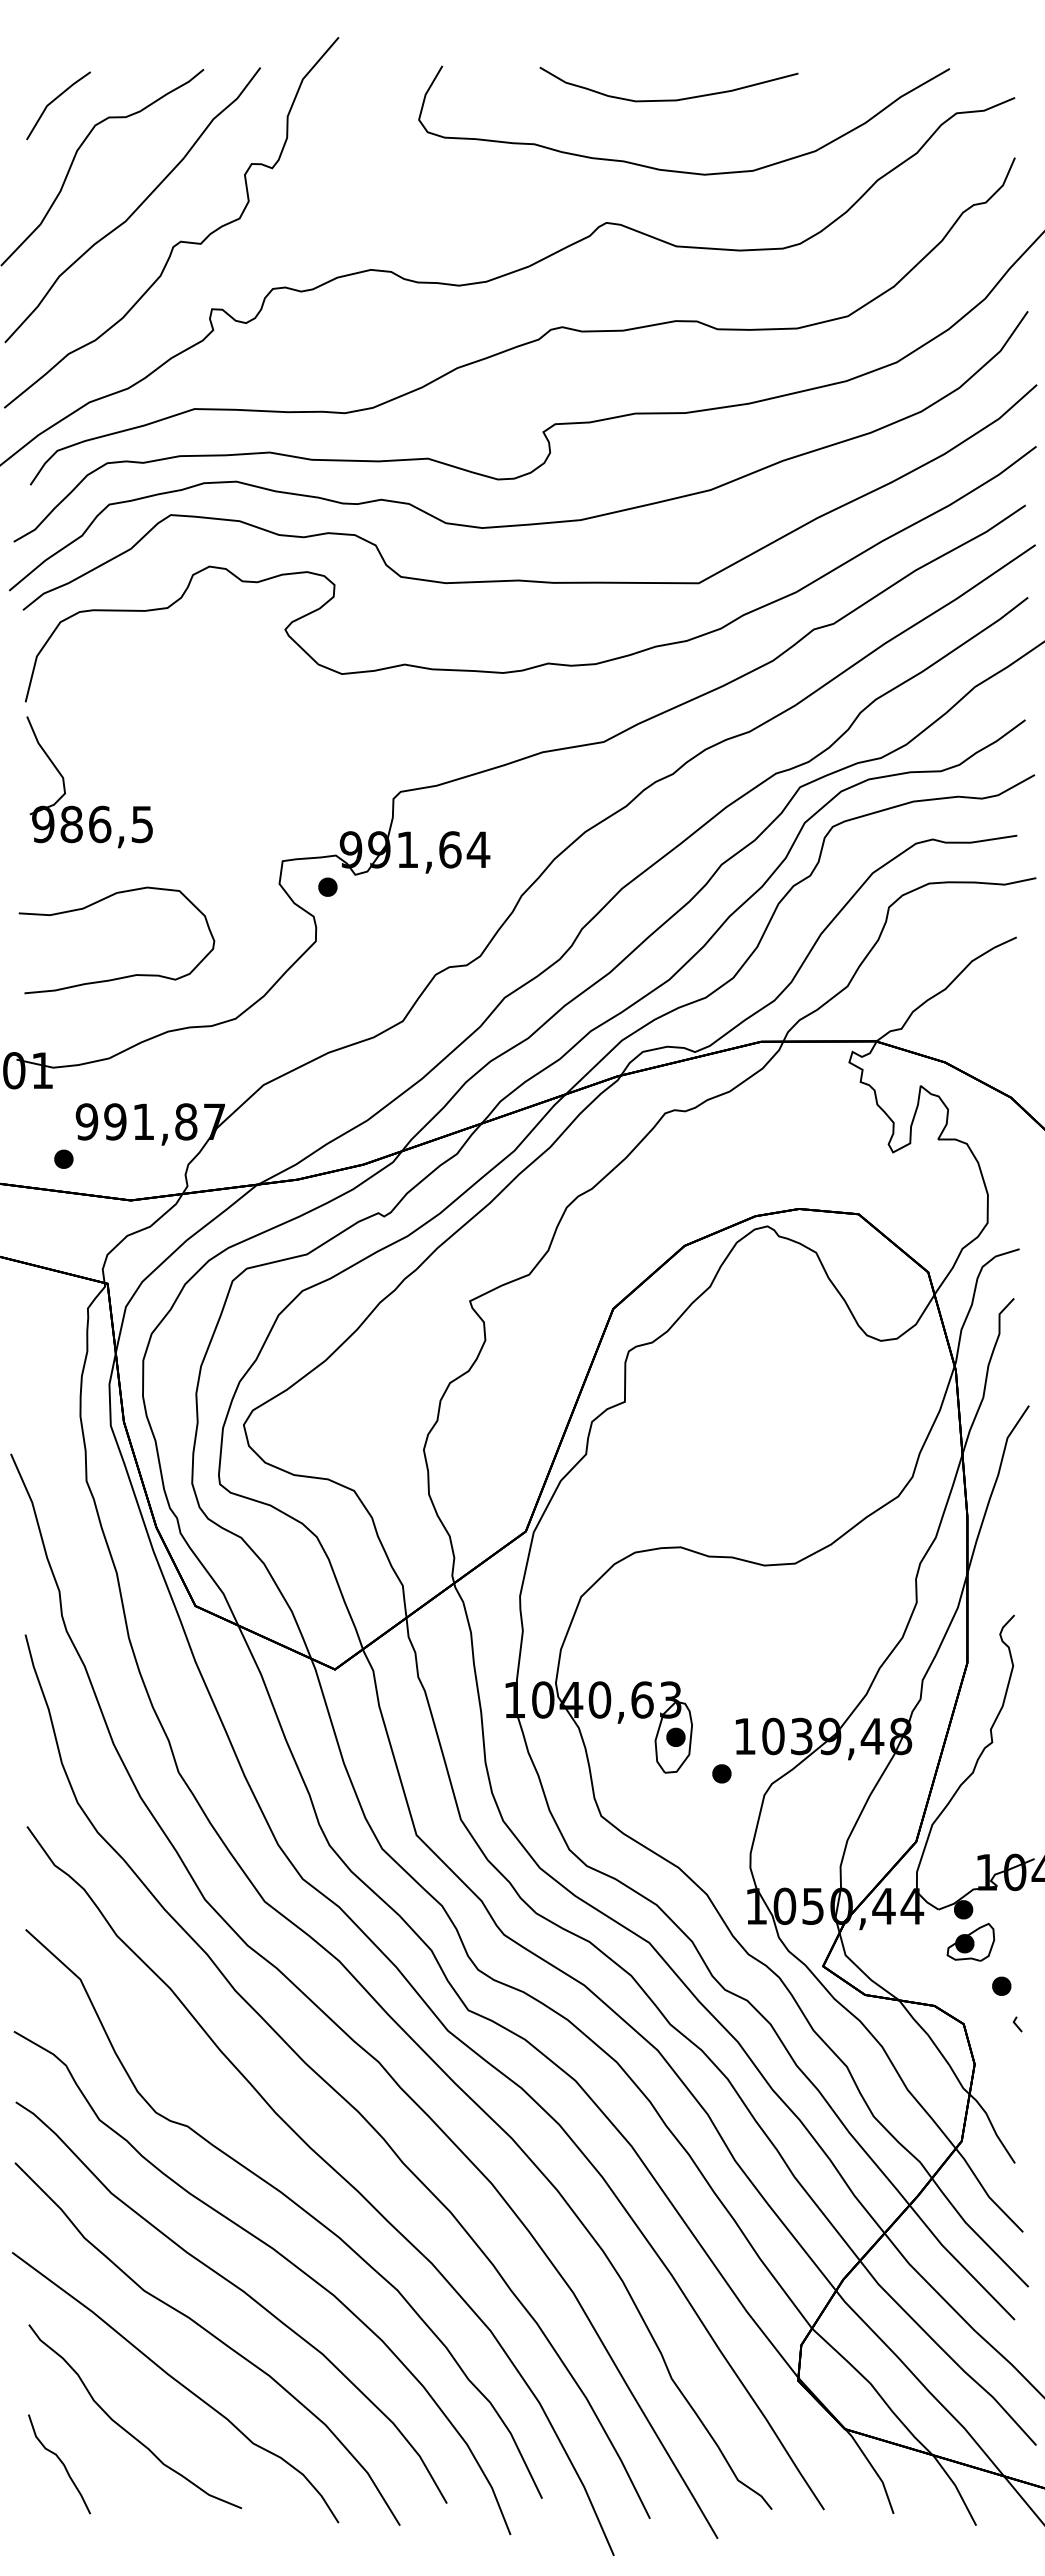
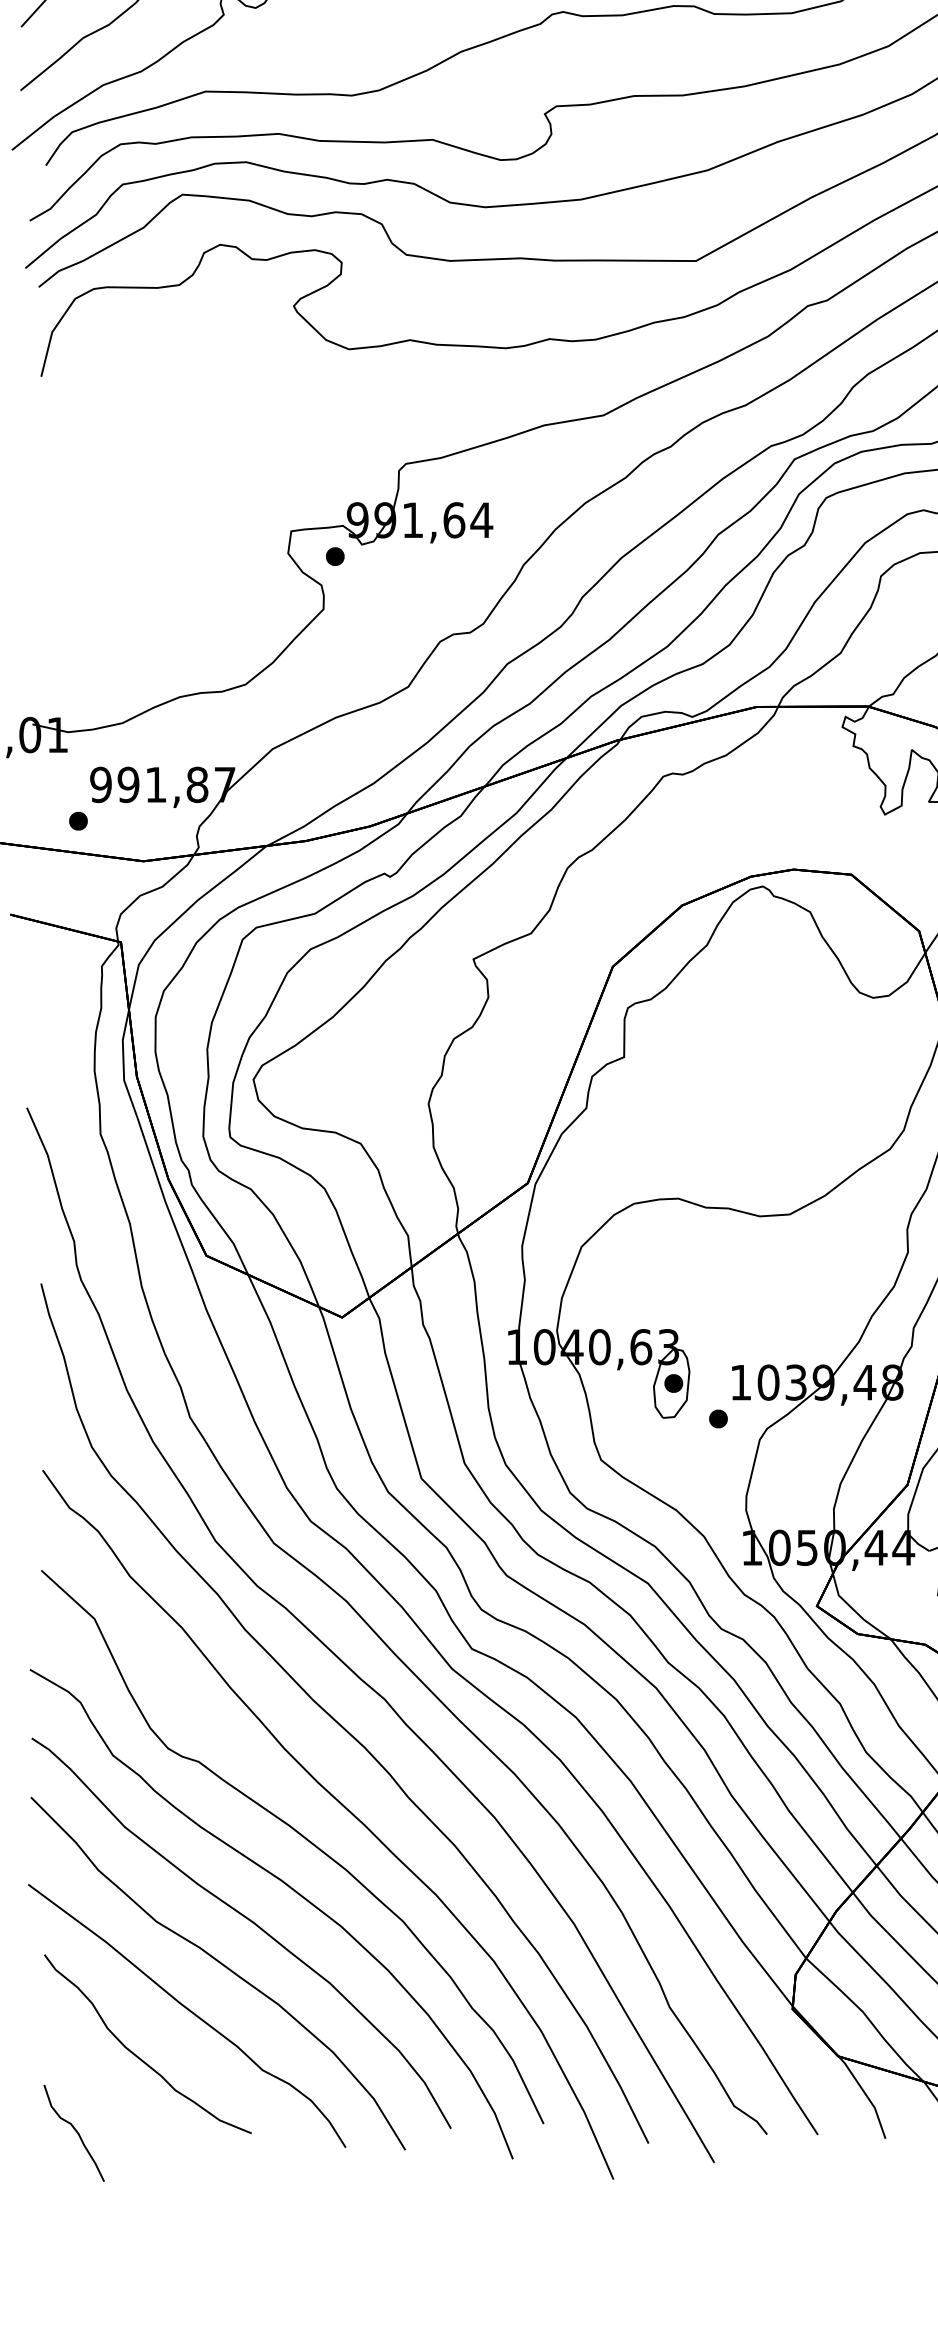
part: (65, 786) -> (80, 458), removed
curve: (123, 976) -> (136, 643), removed
curve: (60, 2462) -> (75, 2131), moved

